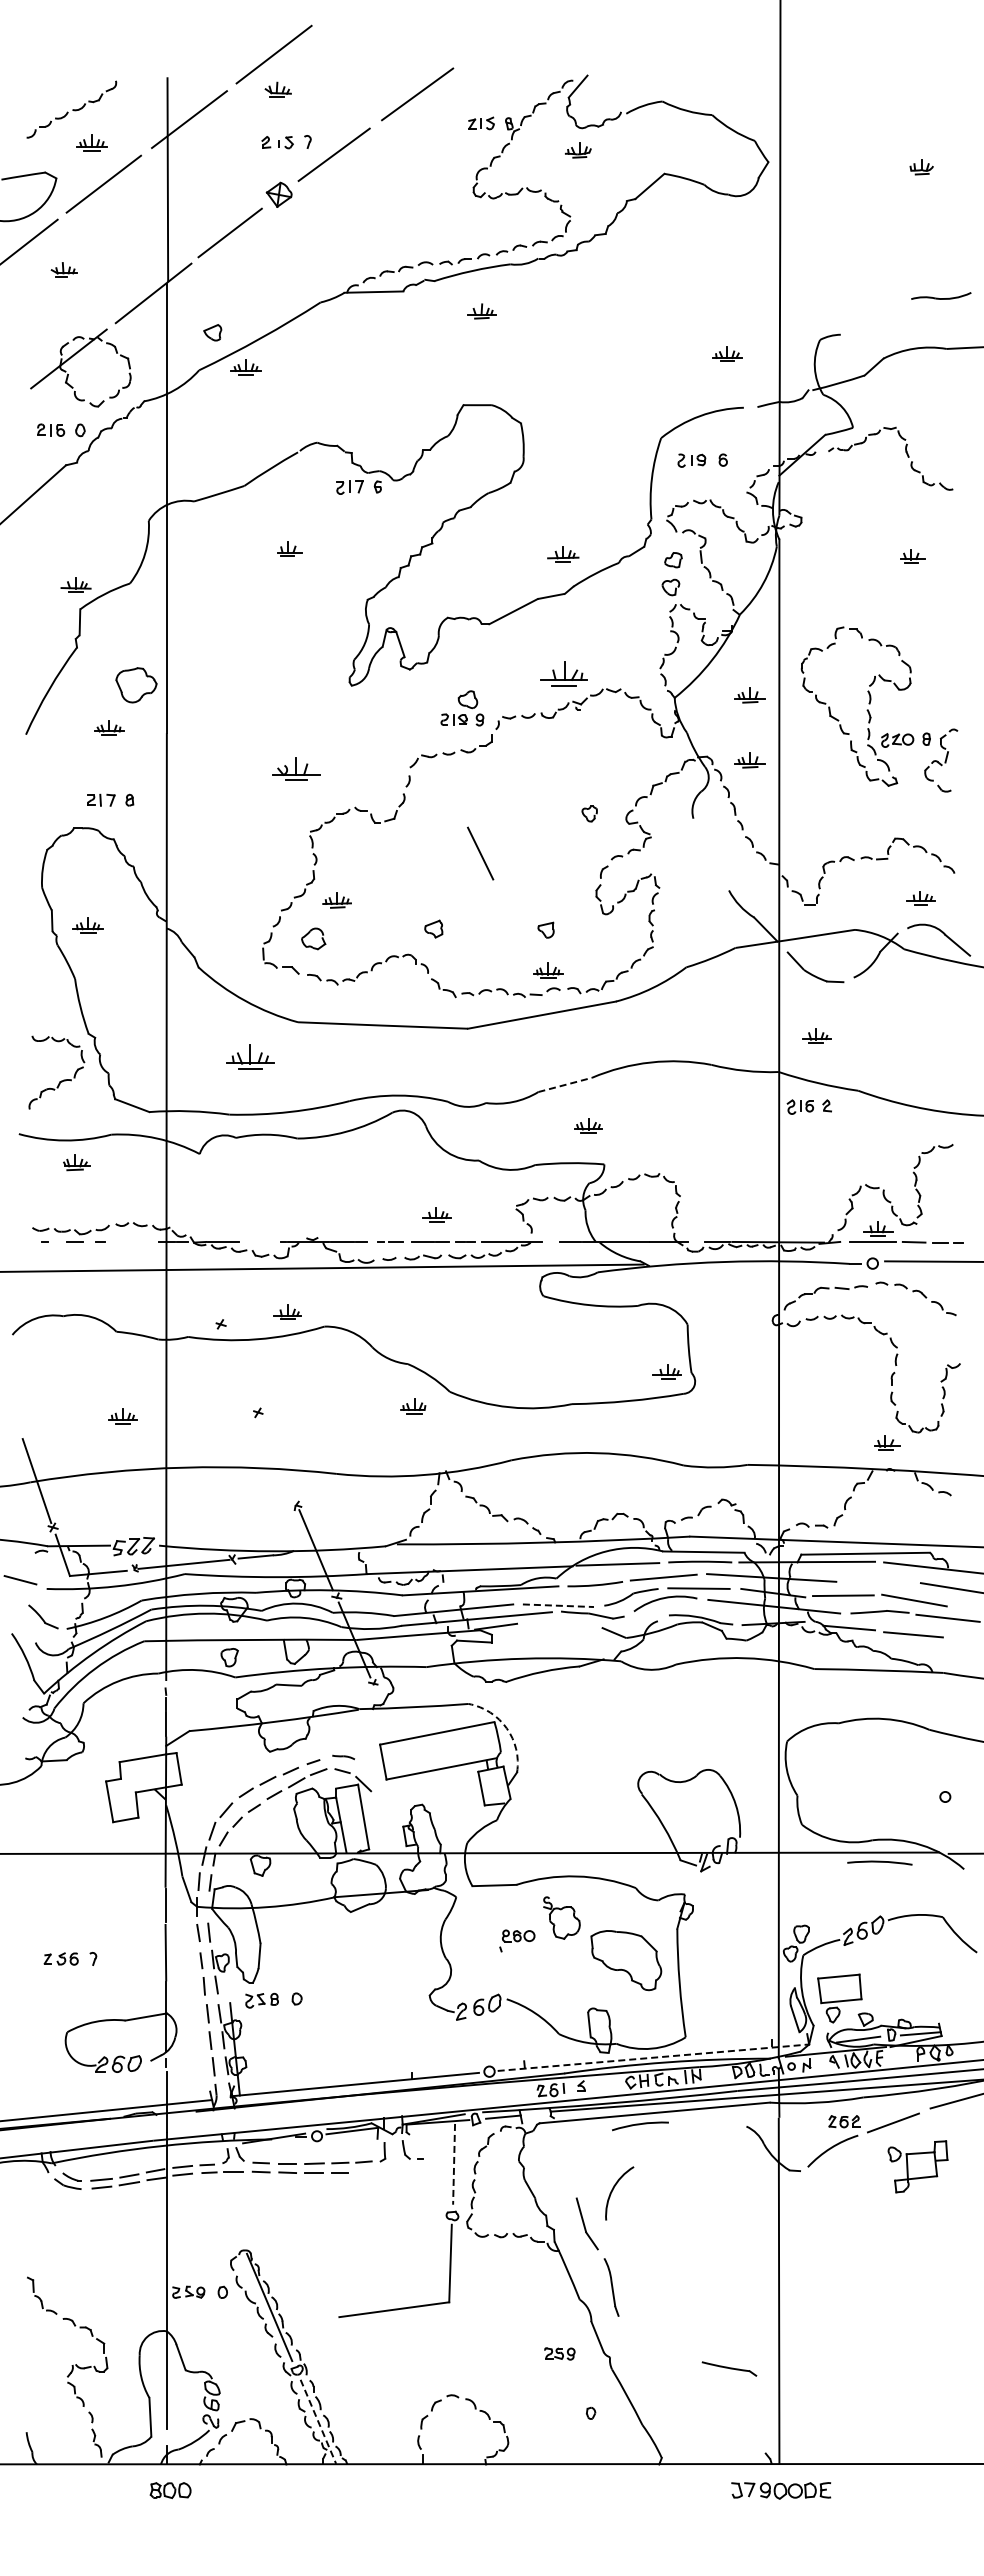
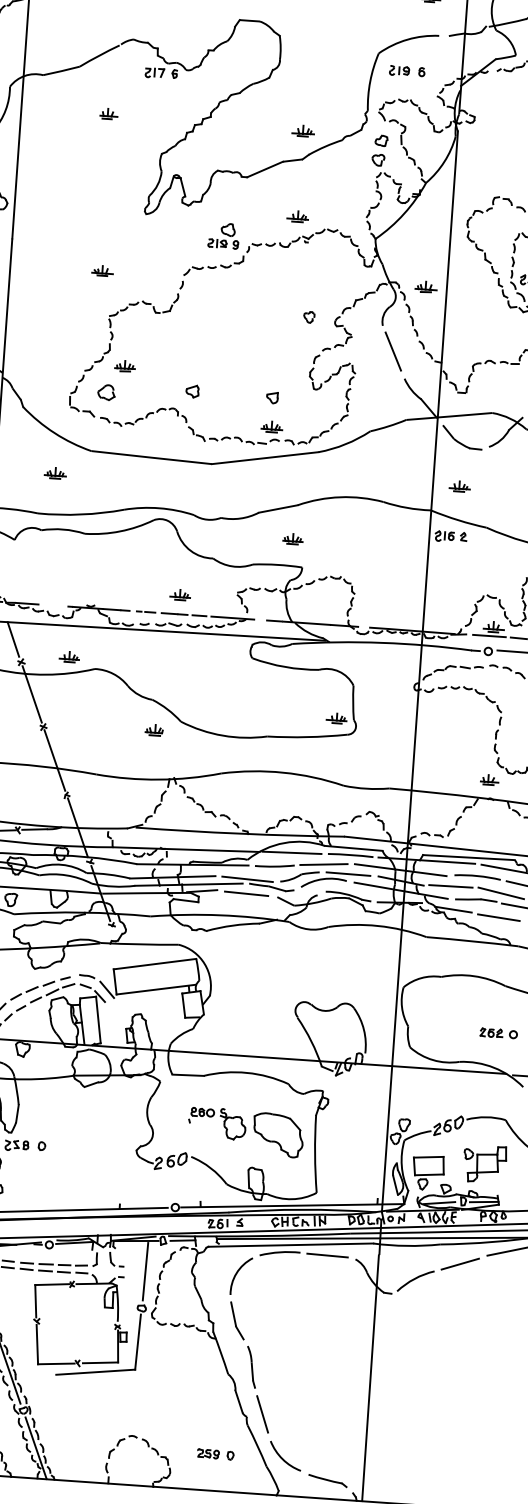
part: (563, 674) -> (297, 216), size x0.62
part: (749, 695) -> (428, 240), removed
part: (296, 769) -> (102, 271), size x0.62
line: (480, 853) -> (393, 351), moved
part: (249, 1056) -> (55, 473), size x0.62
line: (565, 1084) -> (278, 508), dashed -> solid
line: (207, 1292) -> (13, 638), added
line: (239, 1367) -> (32, 693), added
line: (276, 1458) -> (54, 760), added
line: (558, 1605) -> (247, 879), dashed -> solid
line: (558, 1625) -> (246, 893), added
arc: (506, 1728) -> (204, 964), dashed -> solid
line: (372, 1773) -> (106, 989), added
arc: (879, 1862) -> (477, 876), moved
part: (561, 1917) -> (232, 1124), moved
line: (653, 2057) -> (292, 1205), dashed -> solid
part: (844, 2121) -> (491, 1032), moved
line: (706, 2123) -> (327, 1255), added
line: (454, 2164) -> (145, 1271), dashed -> solid
part: (917, 2166) -> (484, 1163), moved
arc: (613, 2190) -> (237, 1273), moved
part: (399, 2217) -> (104, 1306), added
line: (631, 2352) -> (262, 1414), added
part: (559, 2353) -> (208, 1453), moved
part: (729, 2368) -> (327, 1480), moved
arc: (665, 2412) -> (283, 1458), added
line: (318, 2421) -> (36, 1448), dashed -> solid

